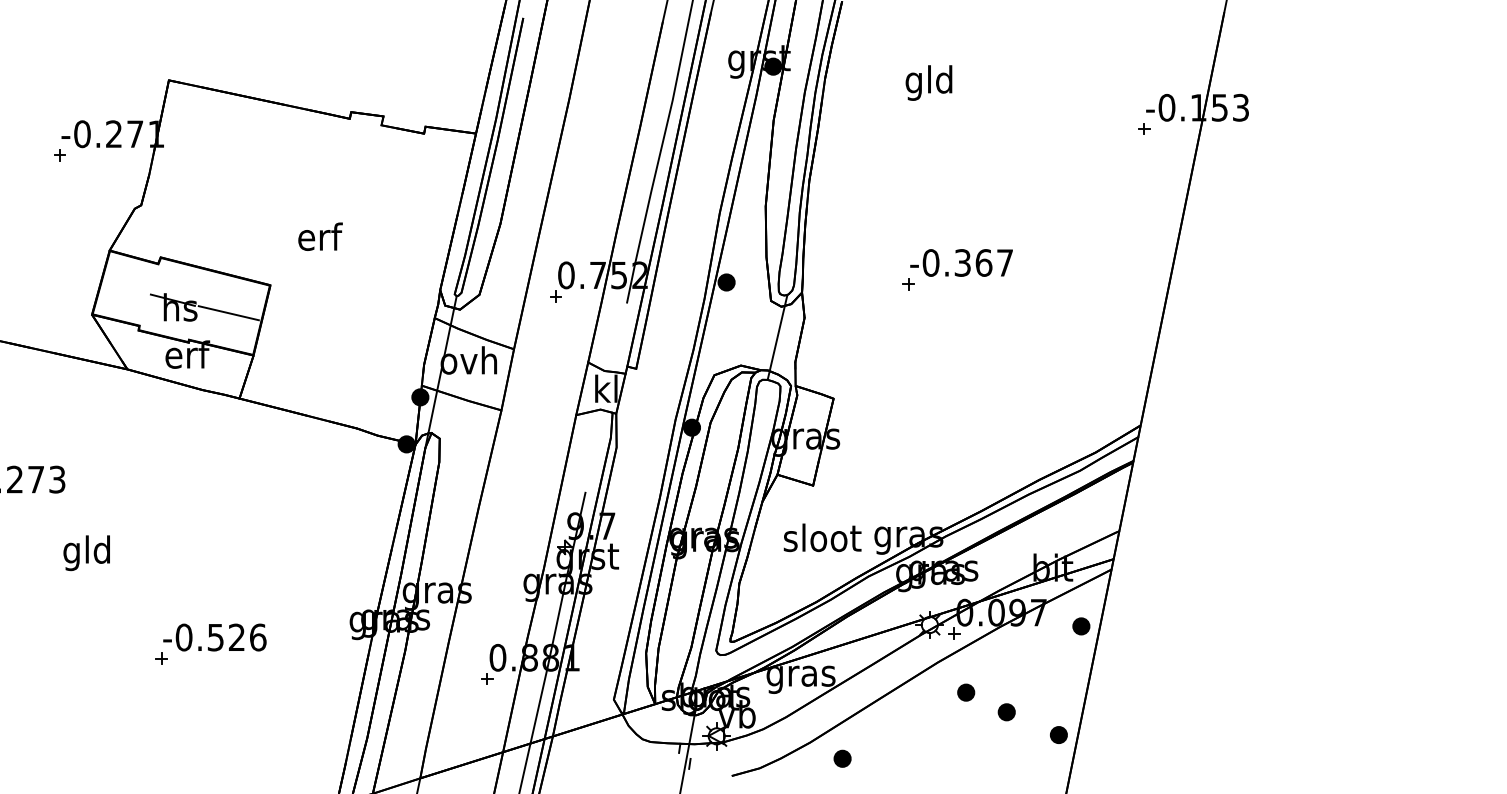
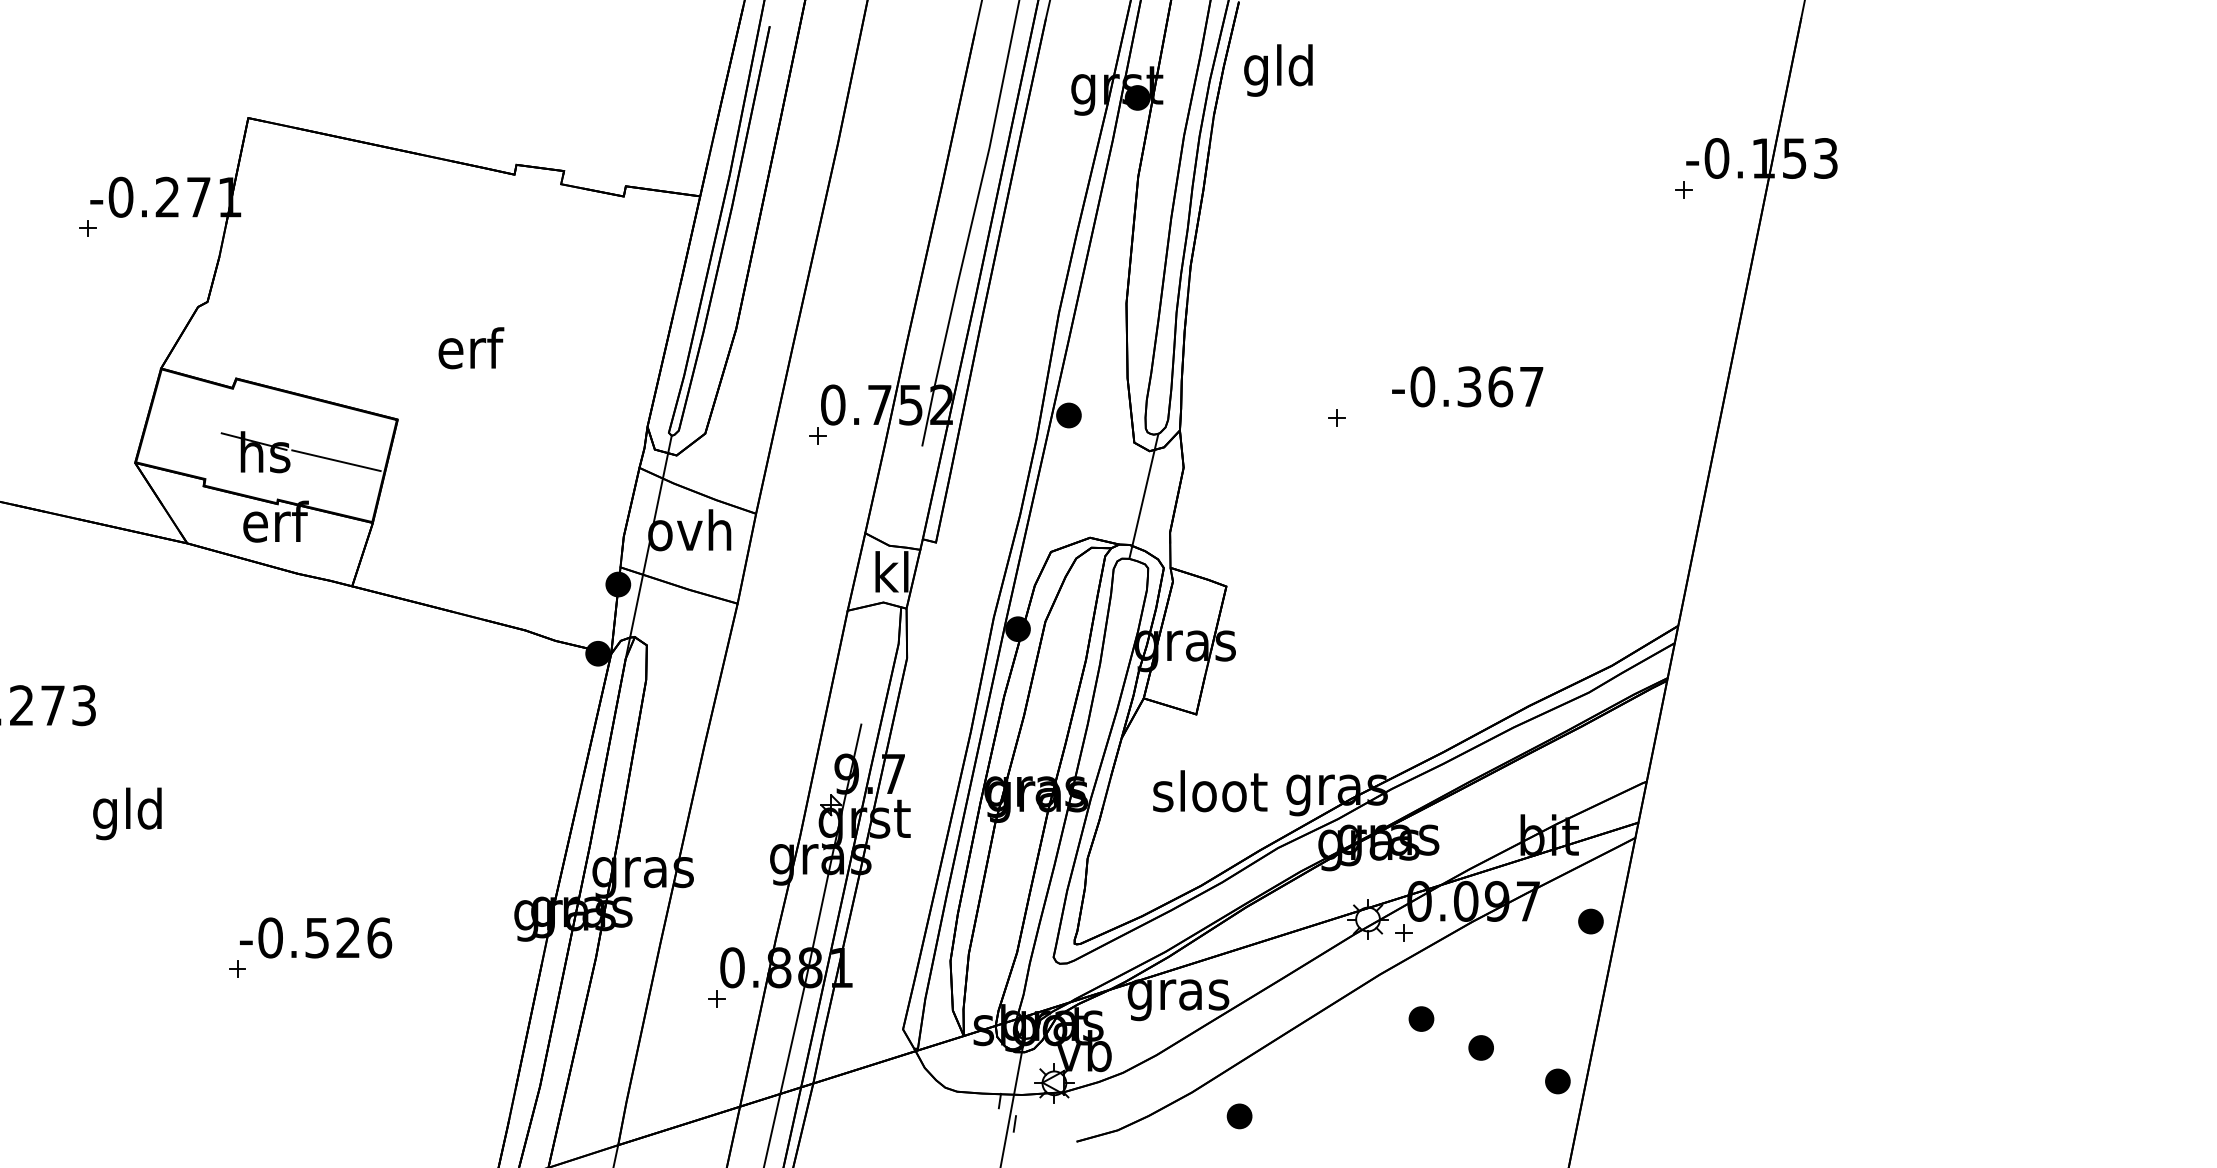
text: (928, 82) -> (1277, 69), moved
text: (961, 262) -> (1467, 386), moved

